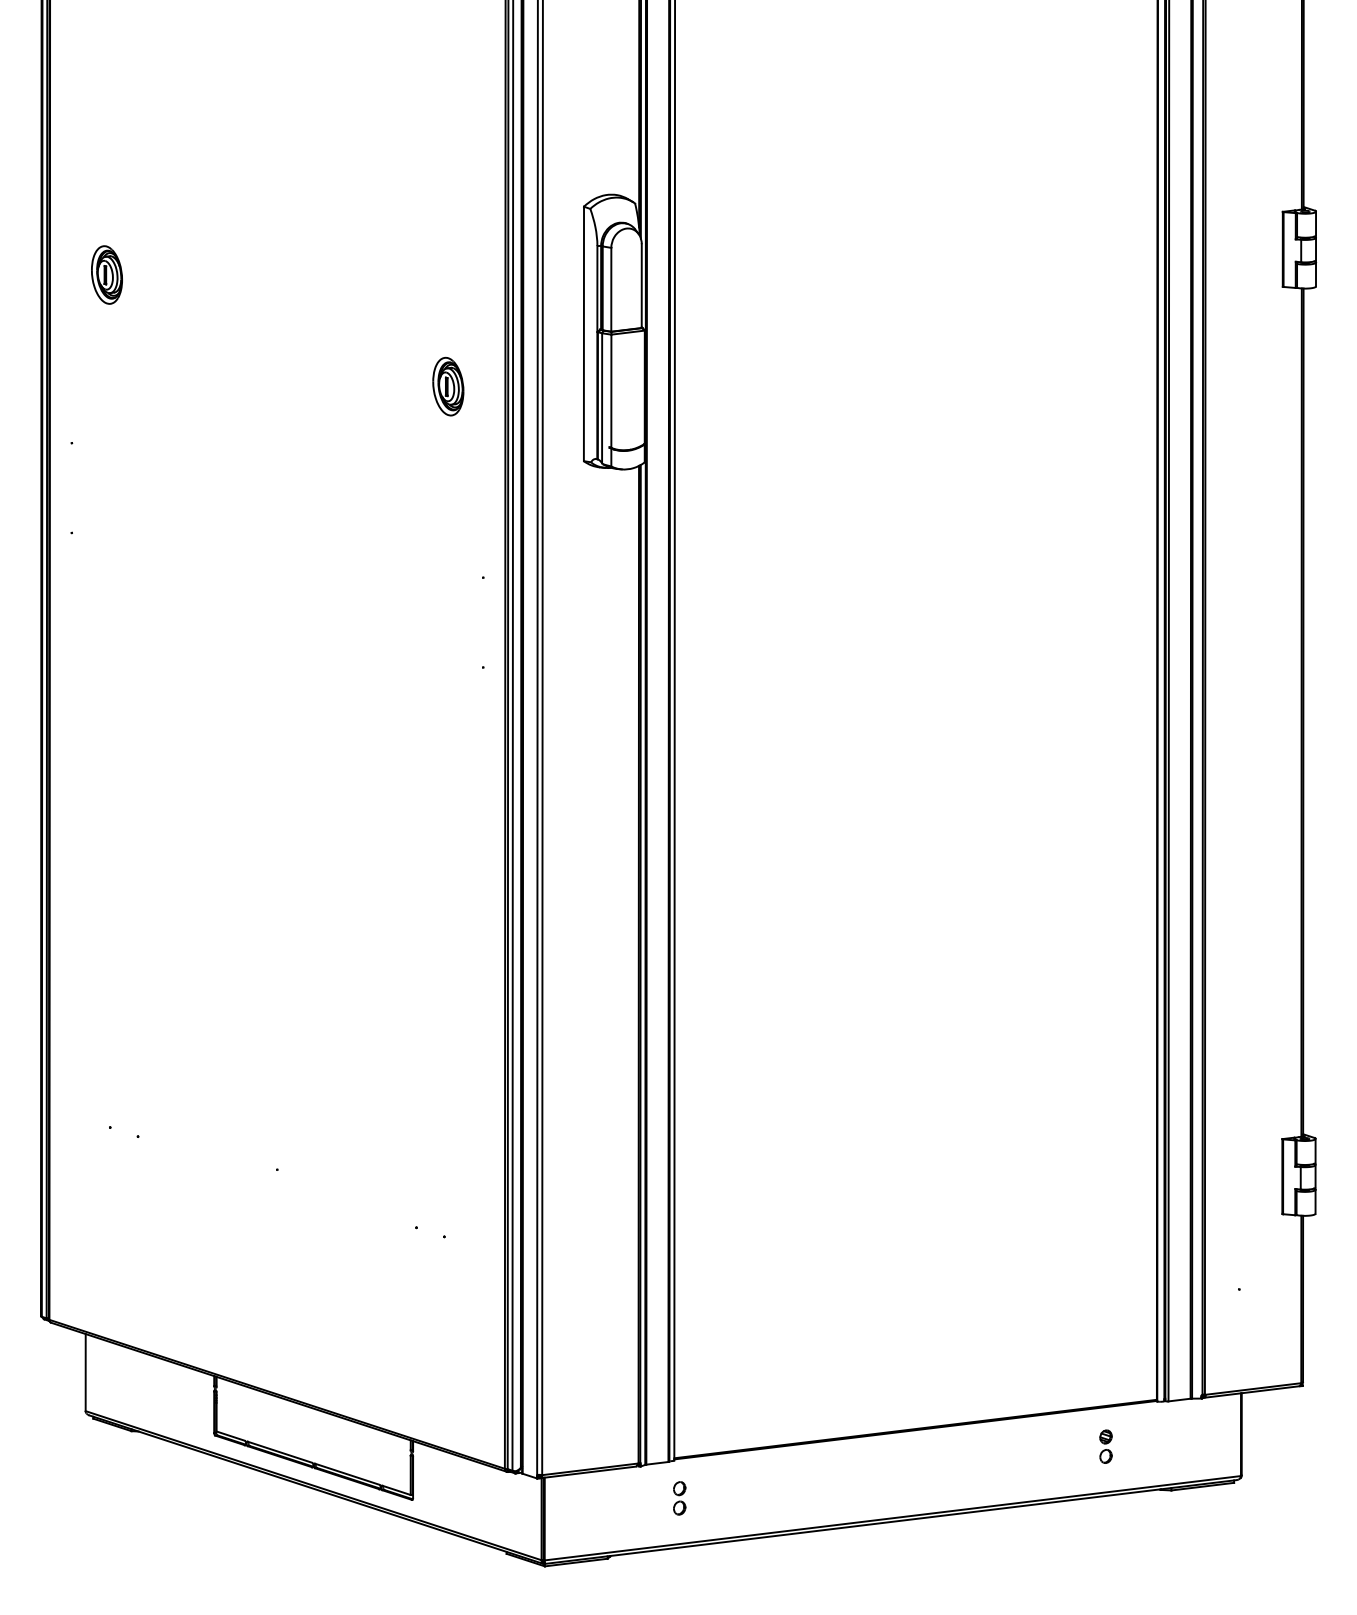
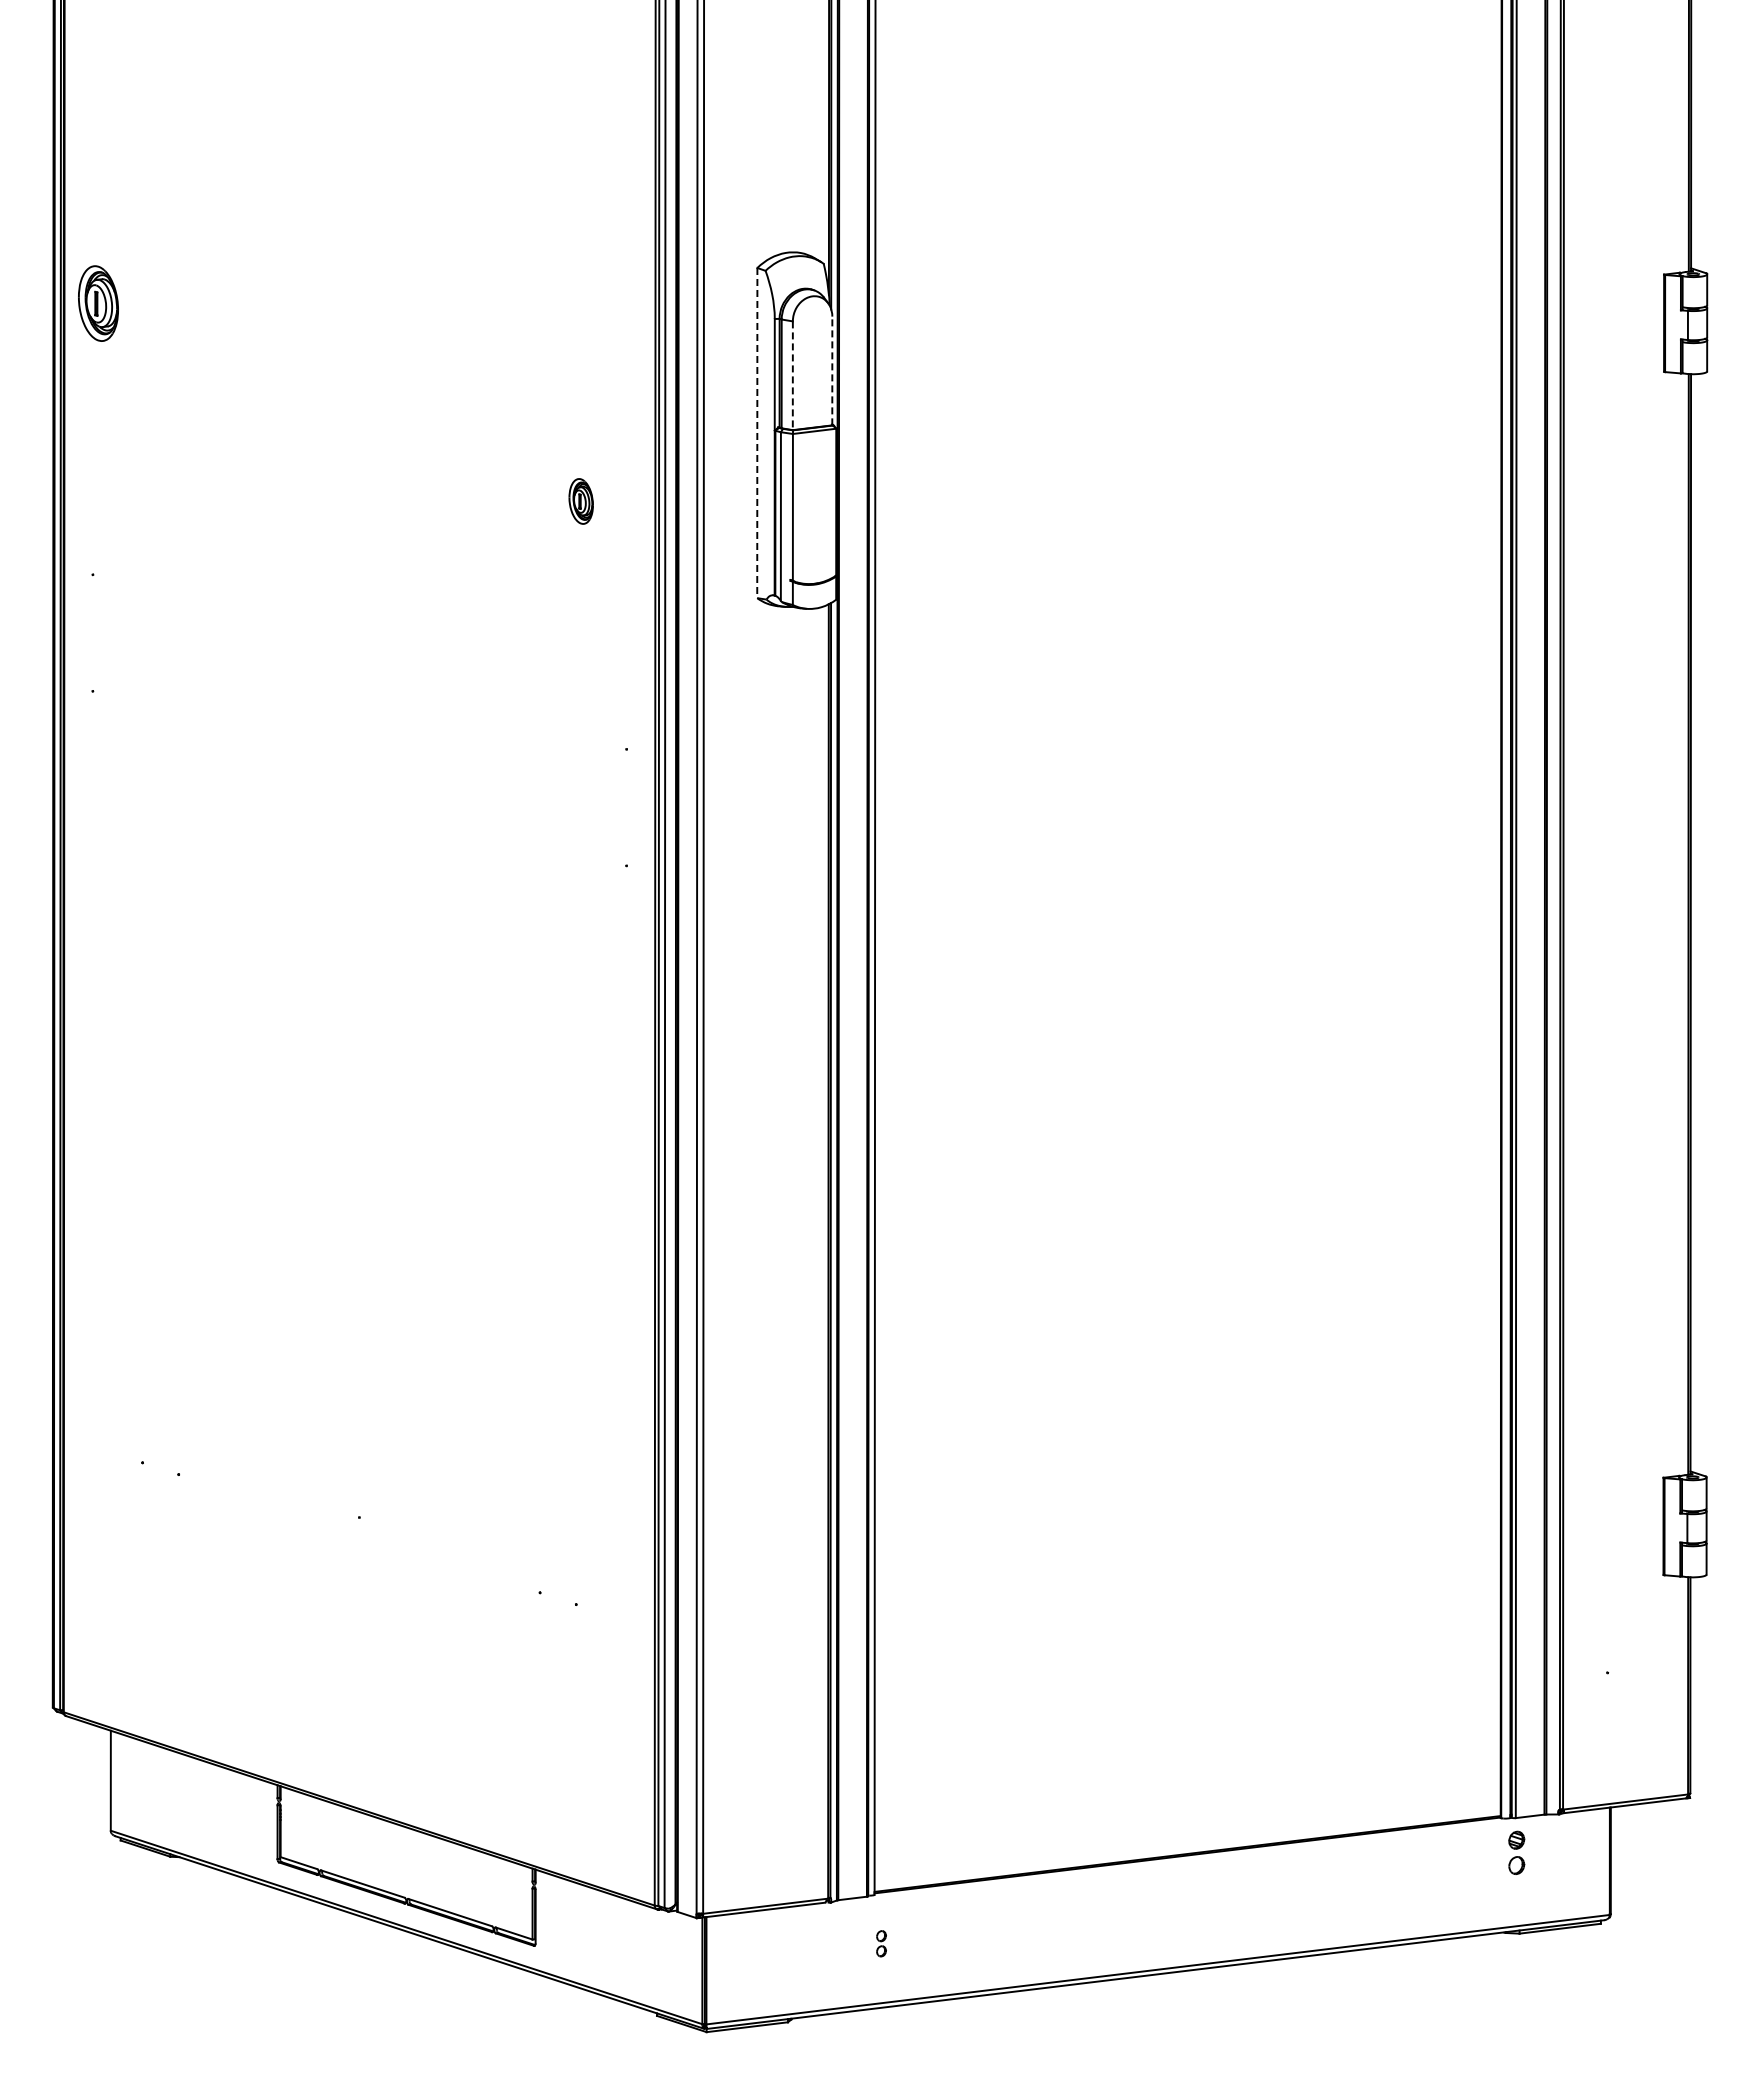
part: (107, 274) -> (98, 303), moved
line: (641, 285) -> (832, 370), solid -> dashed
line: (611, 290) -> (792, 376), solid -> dashed
line: (584, 334) -> (757, 433), solid -> dashed
part: (447, 386) -> (580, 501), size x0.6
part: (1105, 1446) -> (1516, 1852), moved
part: (679, 1498) -> (881, 1943), size x0.6

